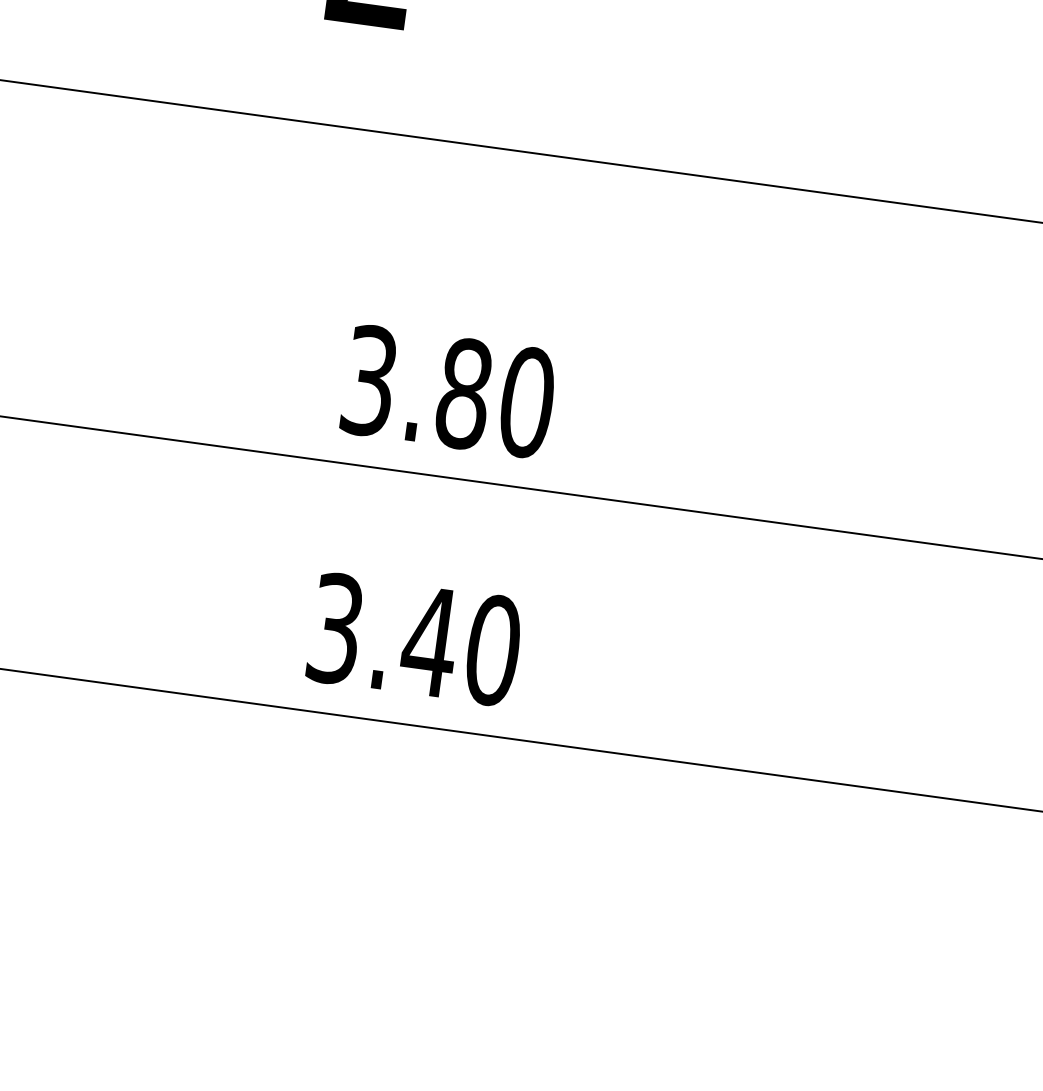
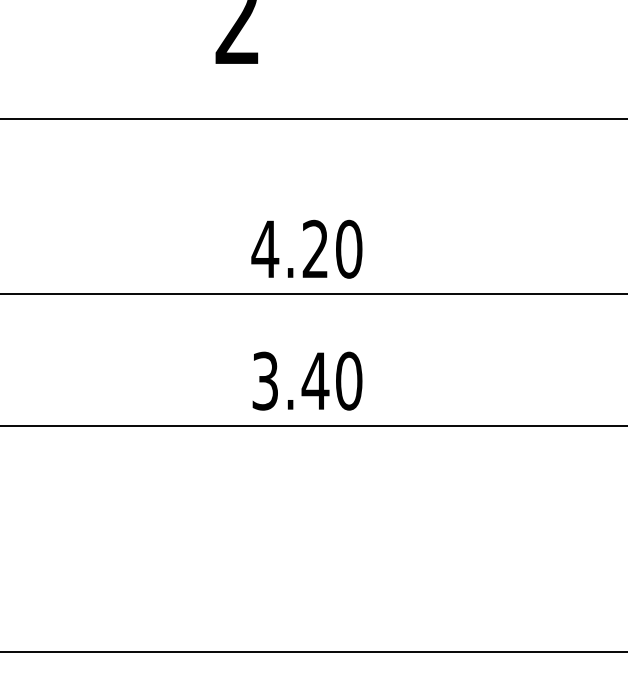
text: (415, 385) -> (289, 248), 3.80 -> 4.20

